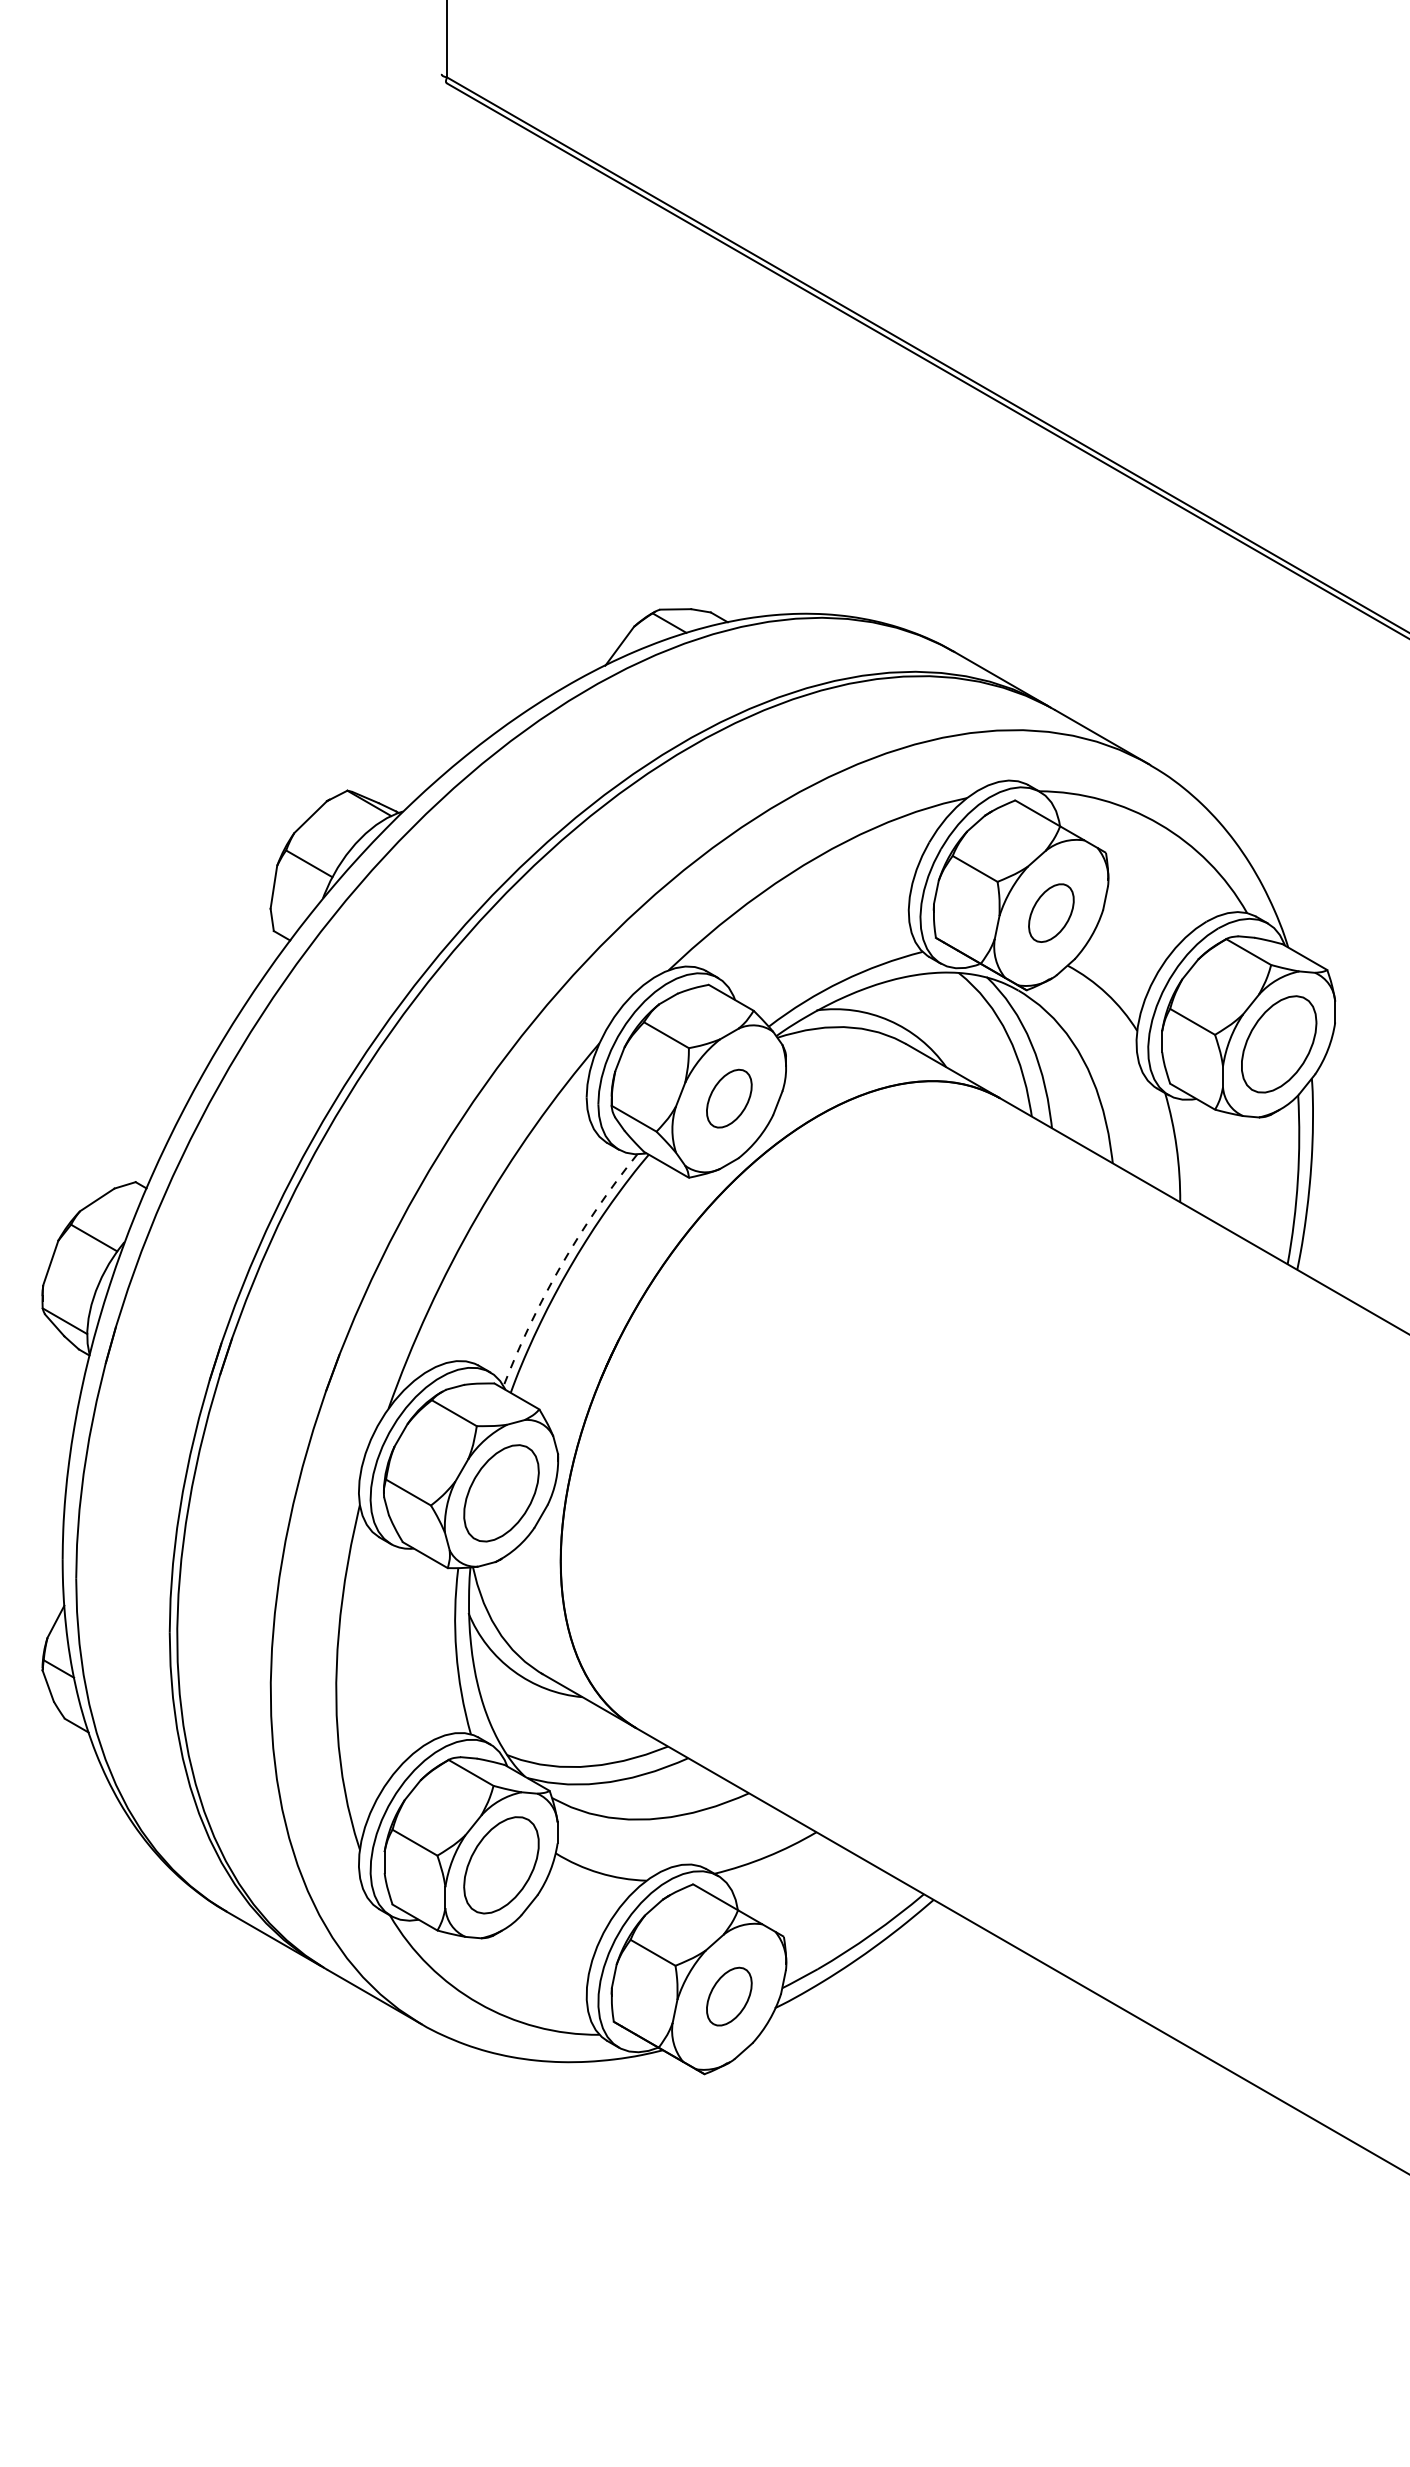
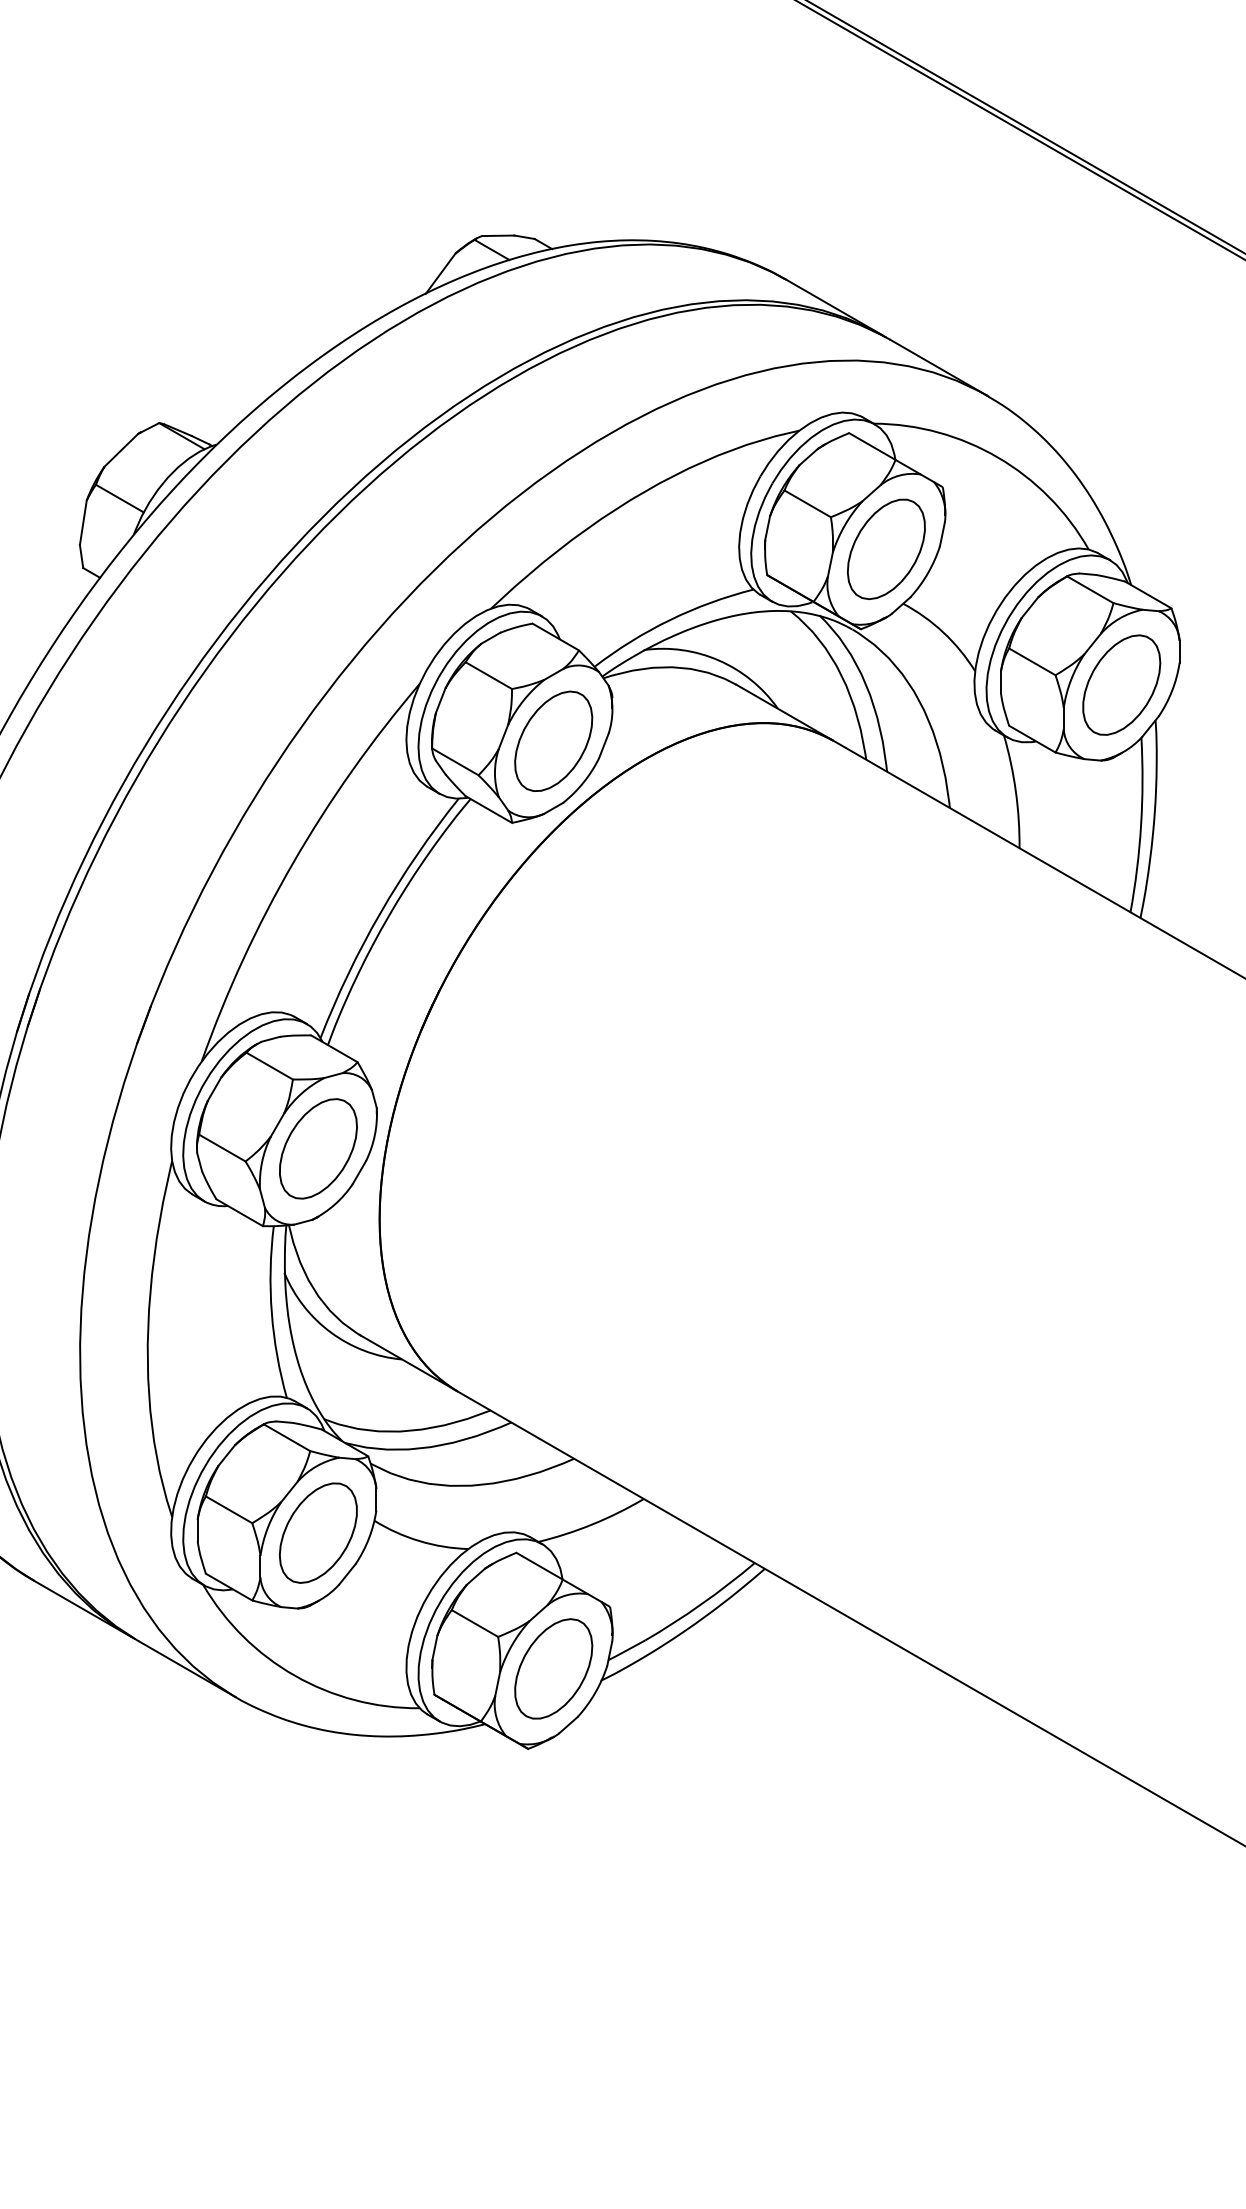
part: (1051, 913) -> (886, 549), size x1.67
part: (729, 1098) -> (553, 741), size x1.67
arc: (561, 1265) -> (380, 913), dashed -> solid
part: (729, 1996) -> (553, 1668), size x1.67

